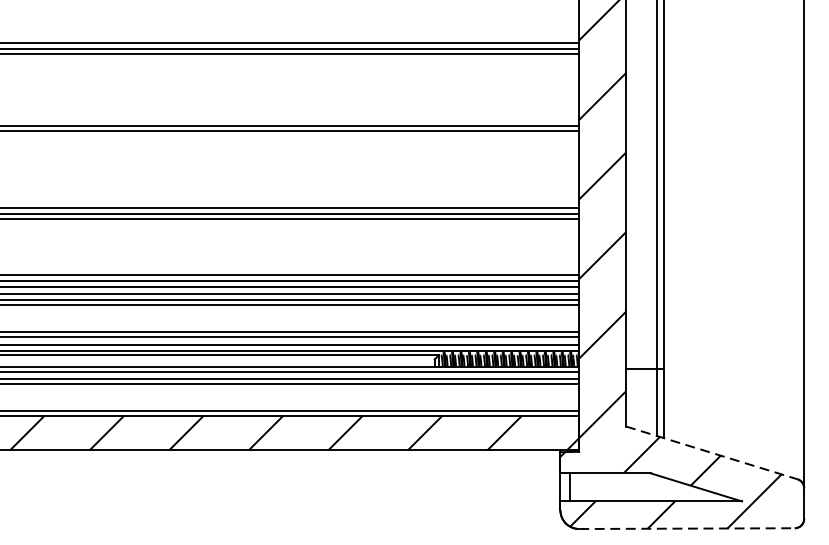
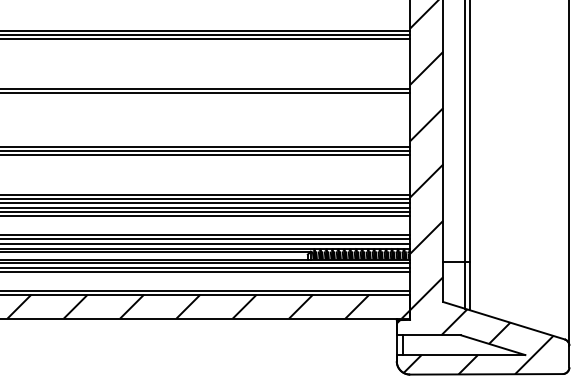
line: (711, 452) -> (503, 320), dashed -> solid
line: (687, 528) -> (486, 374), dashed -> solid

